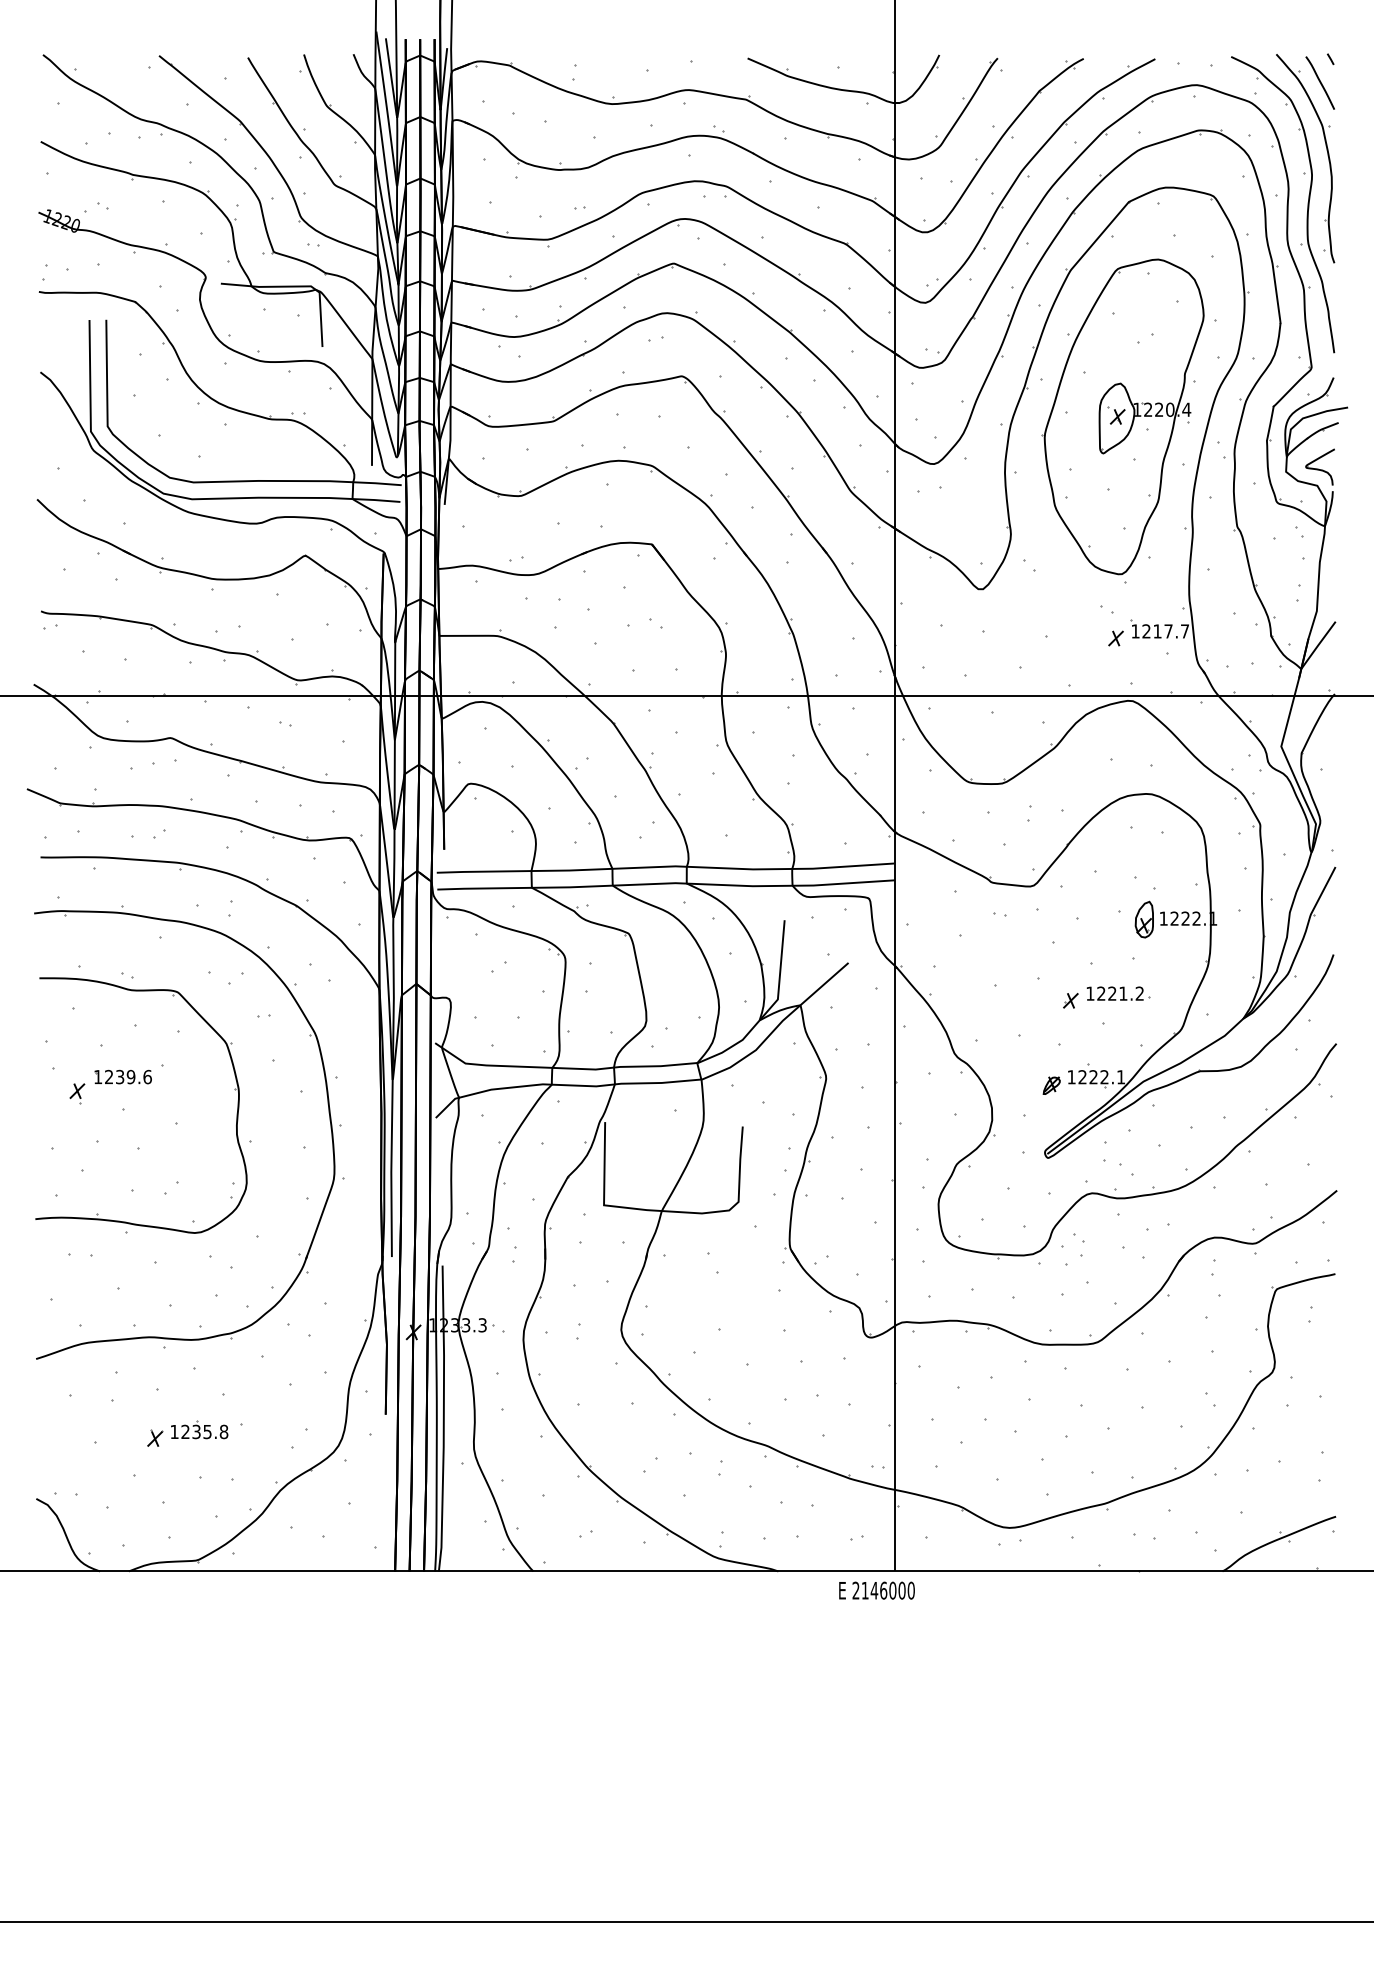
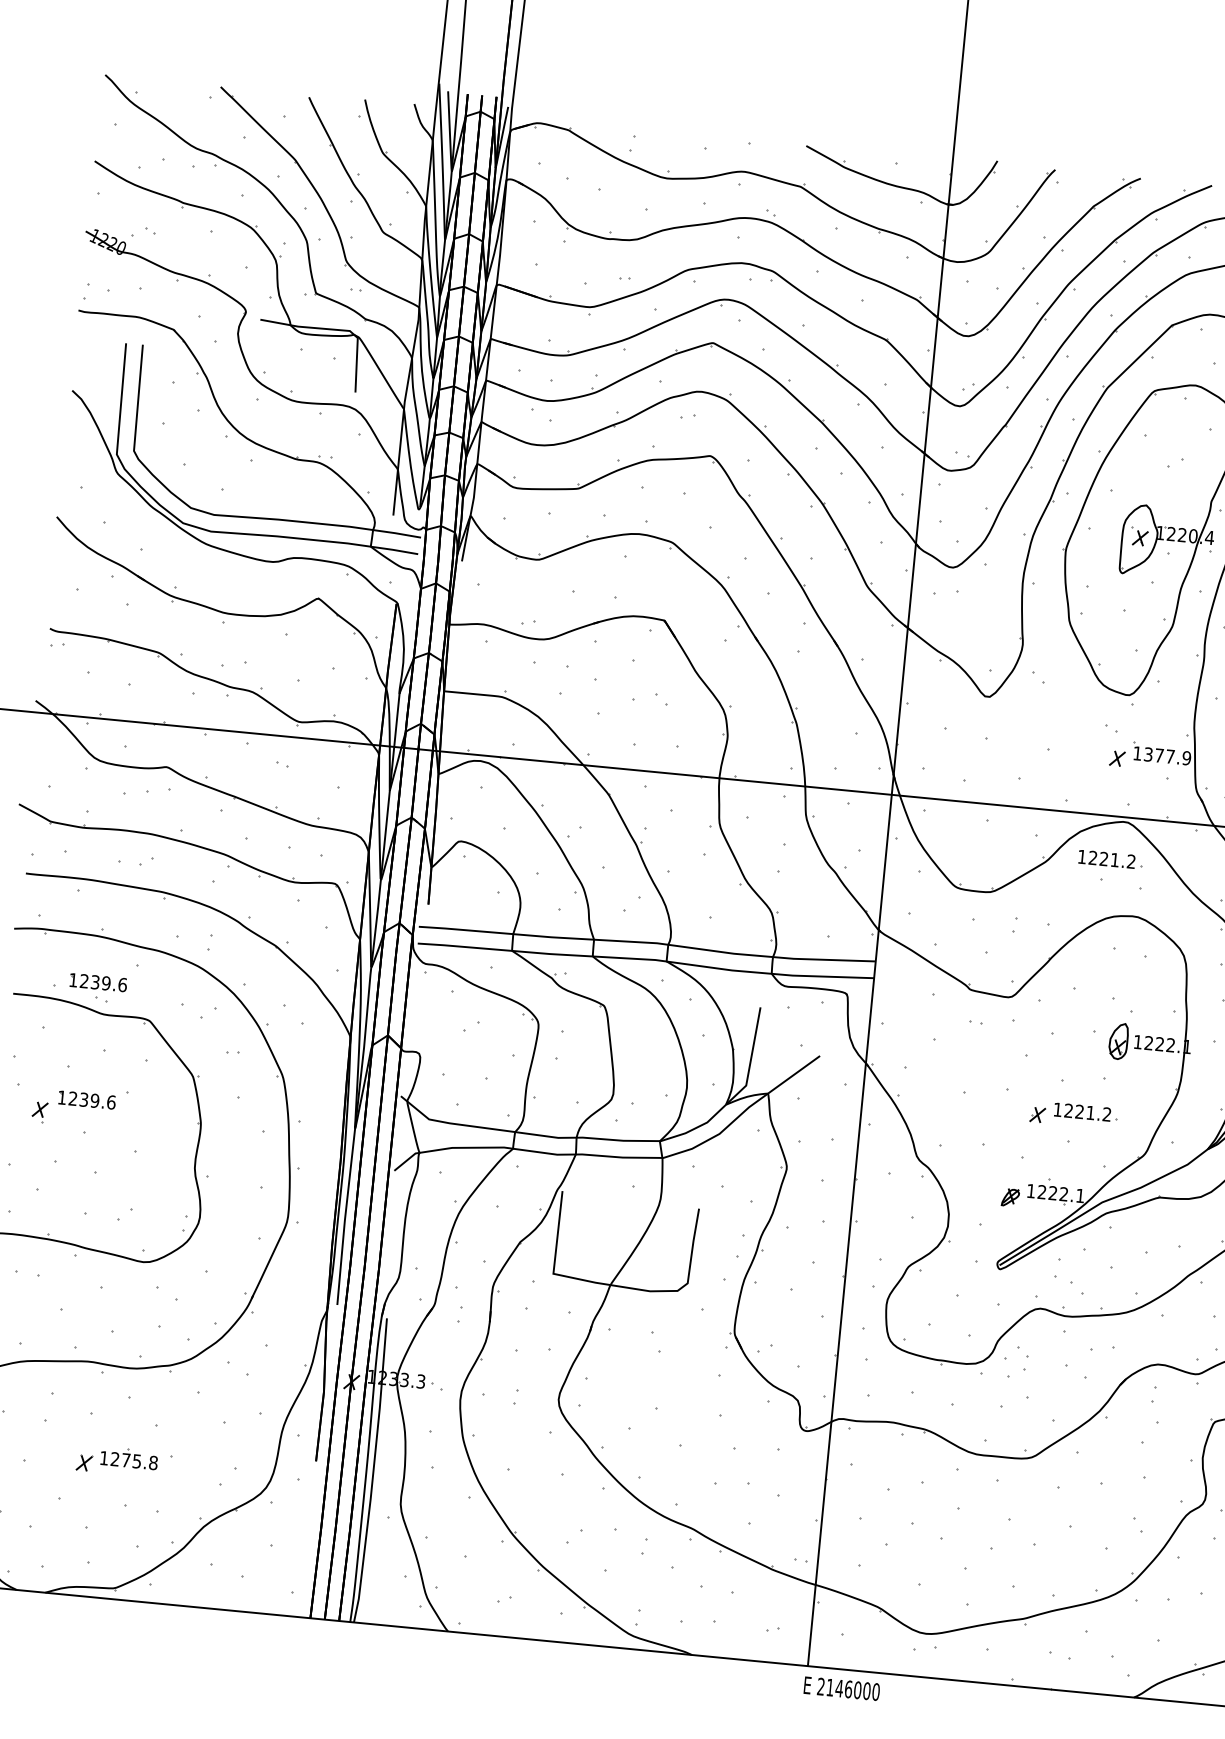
text: (1165, 631) -> (1167, 756), 1217.7 -> 1377.9
part: (1118, 739) -> (1110, 859), added
part: (122, 958) -> (97, 981), added
text: (196, 1431) -> (126, 1459), 1235.8 -> 1275.8
text: (876, 1590) -> (841, 1688), moved

